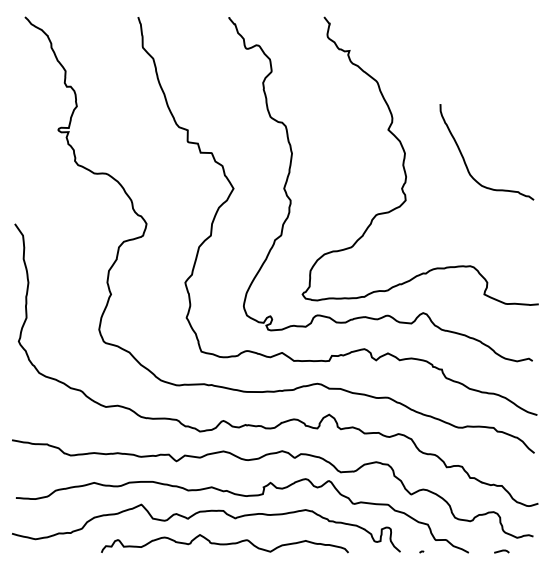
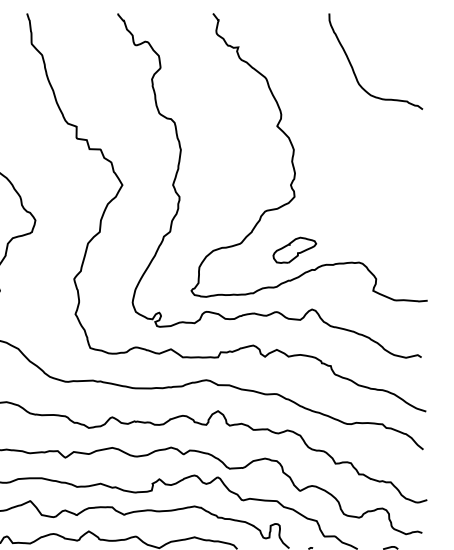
curve: (465, 160) -> (354, 69), moved
part: (405, 253) -> (294, 249), added

